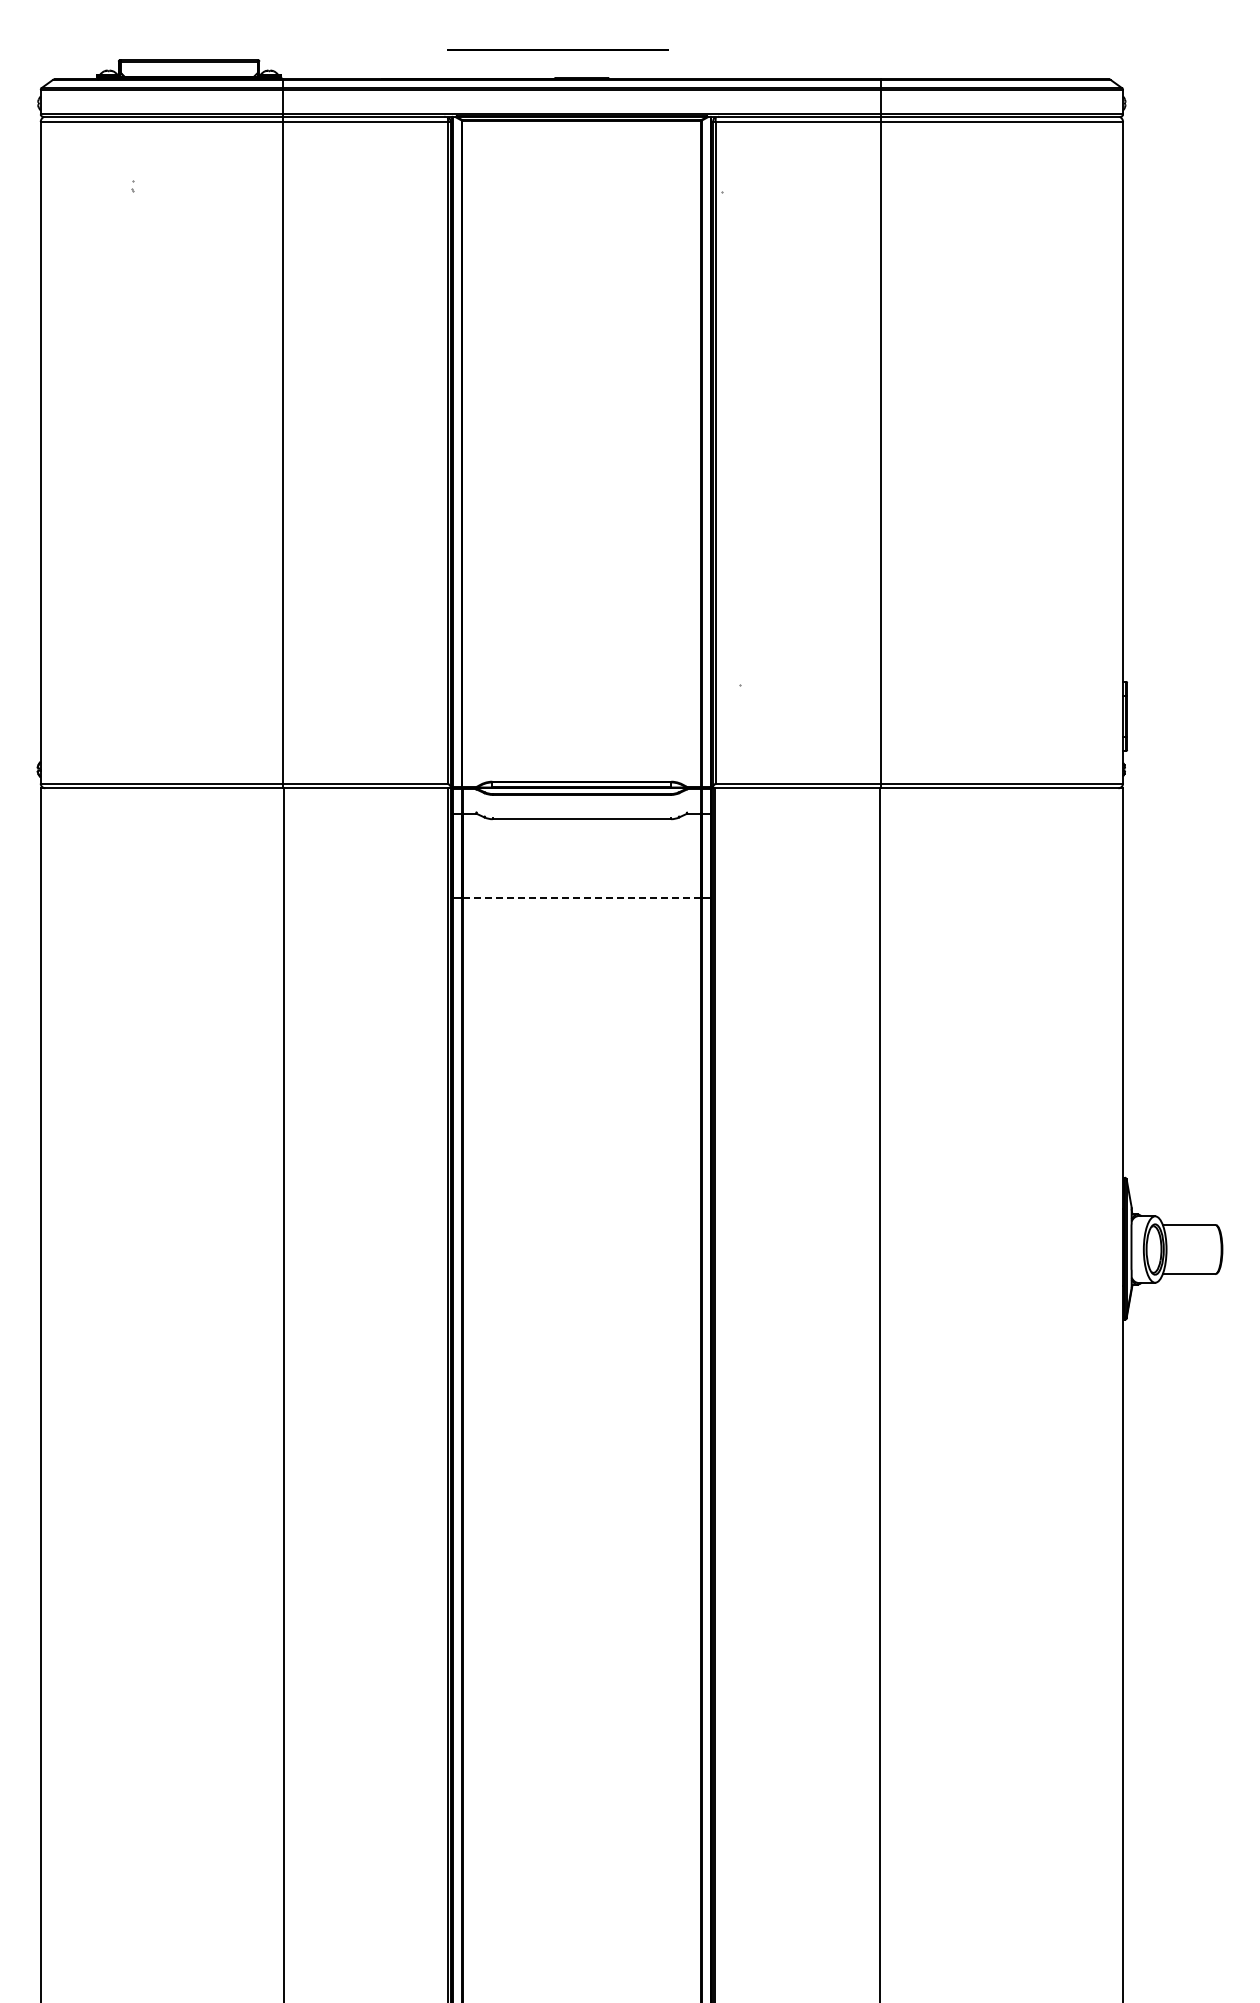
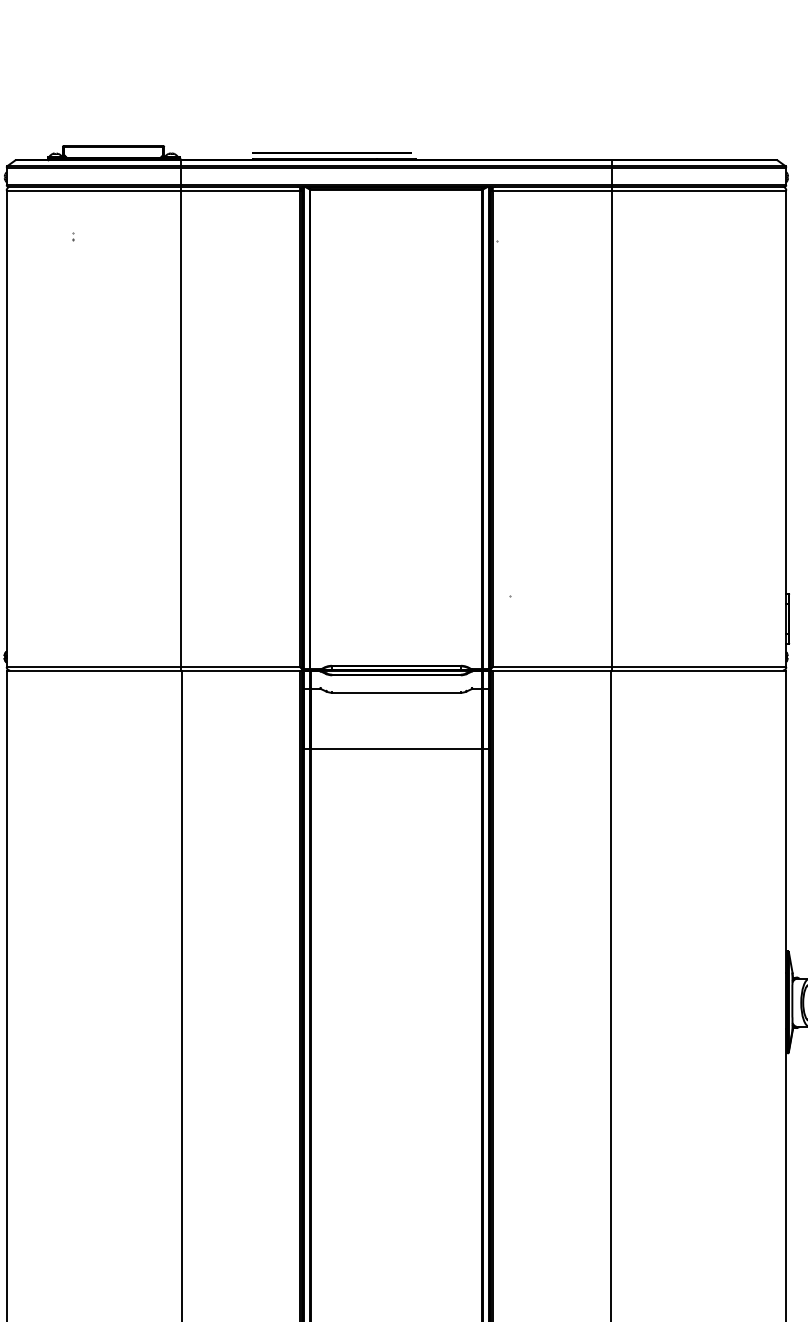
line: (557, 49) -> (331, 152), moved
line: (581, 897) -> (396, 749), dashed -> solid

